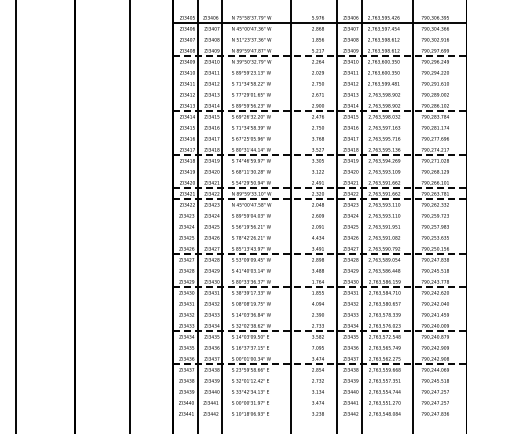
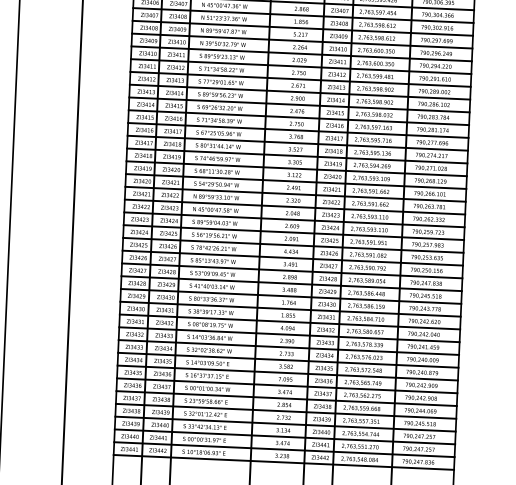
line: (319, 34) -> (303, 15), added
line: (319, 45) -> (302, 28), added
line: (319, 56) -> (302, 41), dashed -> solid
line: (319, 67) -> (301, 54), added
line: (319, 78) -> (300, 66), added
line: (319, 89) -> (300, 79), added
line: (319, 100) -> (299, 92), added
line: (319, 111) -> (299, 105), dashed -> solid
line: (319, 122) -> (298, 117), added
line: (319, 133) -> (298, 130), added
line: (319, 144) -> (297, 143), added
line: (319, 155) -> (297, 156), dashed -> solid
line: (319, 166) -> (296, 168), added
line: (319, 177) -> (295, 181), added
line: (319, 188) -> (295, 194), dashed -> solid
line: (319, 199) -> (294, 207), dashed -> solid
line: (319, 210) -> (294, 220), added
line: (319, 221) -> (293, 232), added
line: (319, 232) -> (293, 245), added
line: (319, 243) -> (292, 258), added
line: (319, 254) -> (292, 271), dashed -> solid
line: (319, 265) -> (291, 283), added
line: (319, 276) -> (290, 296), added
line: (319, 287) -> (290, 309), dashed -> solid
line: (319, 298) -> (289, 322), added
line: (319, 309) -> (289, 334), added
line: (319, 320) -> (288, 347), added
line: (319, 331) -> (288, 360), dashed -> solid
line: (319, 342) -> (287, 373), added
line: (319, 353) -> (286, 385), added
line: (319, 364) -> (286, 398), dashed -> solid
line: (319, 375) -> (285, 411), added
line: (319, 386) -> (285, 424), added
line: (319, 397) -> (284, 437), added
line: (319, 408) -> (284, 449), added
line: (319, 419) -> (283, 462), added

